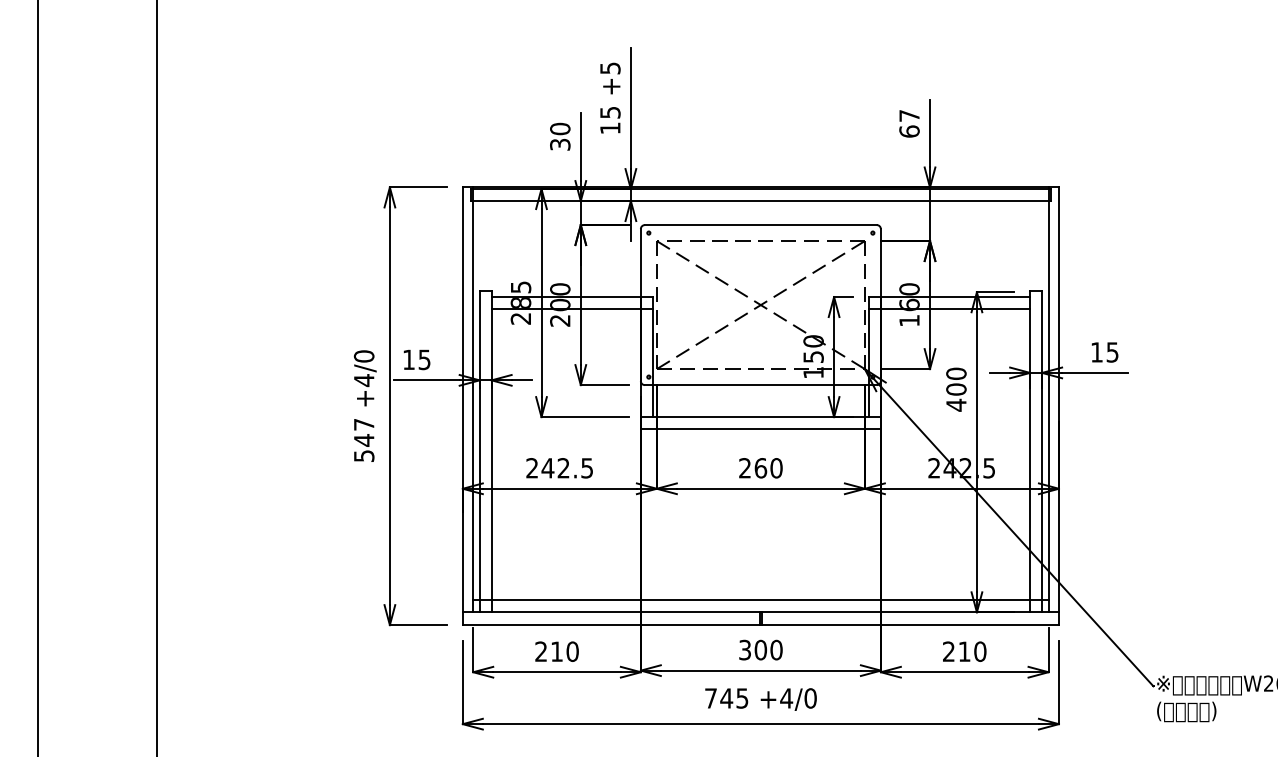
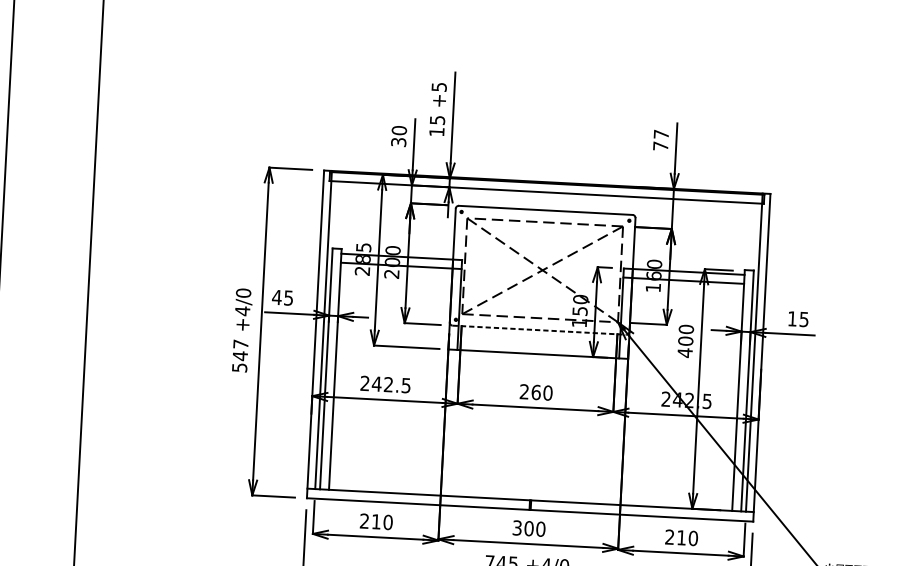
text: (909, 131) -> (660, 146), 67 -> 77
text: (408, 359) -> (276, 297), 15 -> 45
line: (761, 385) -> (539, 330), solid -> dashed
line: (760, 429) -> (537, 363), removed
line: (760, 599) -> (530, 490), removed

